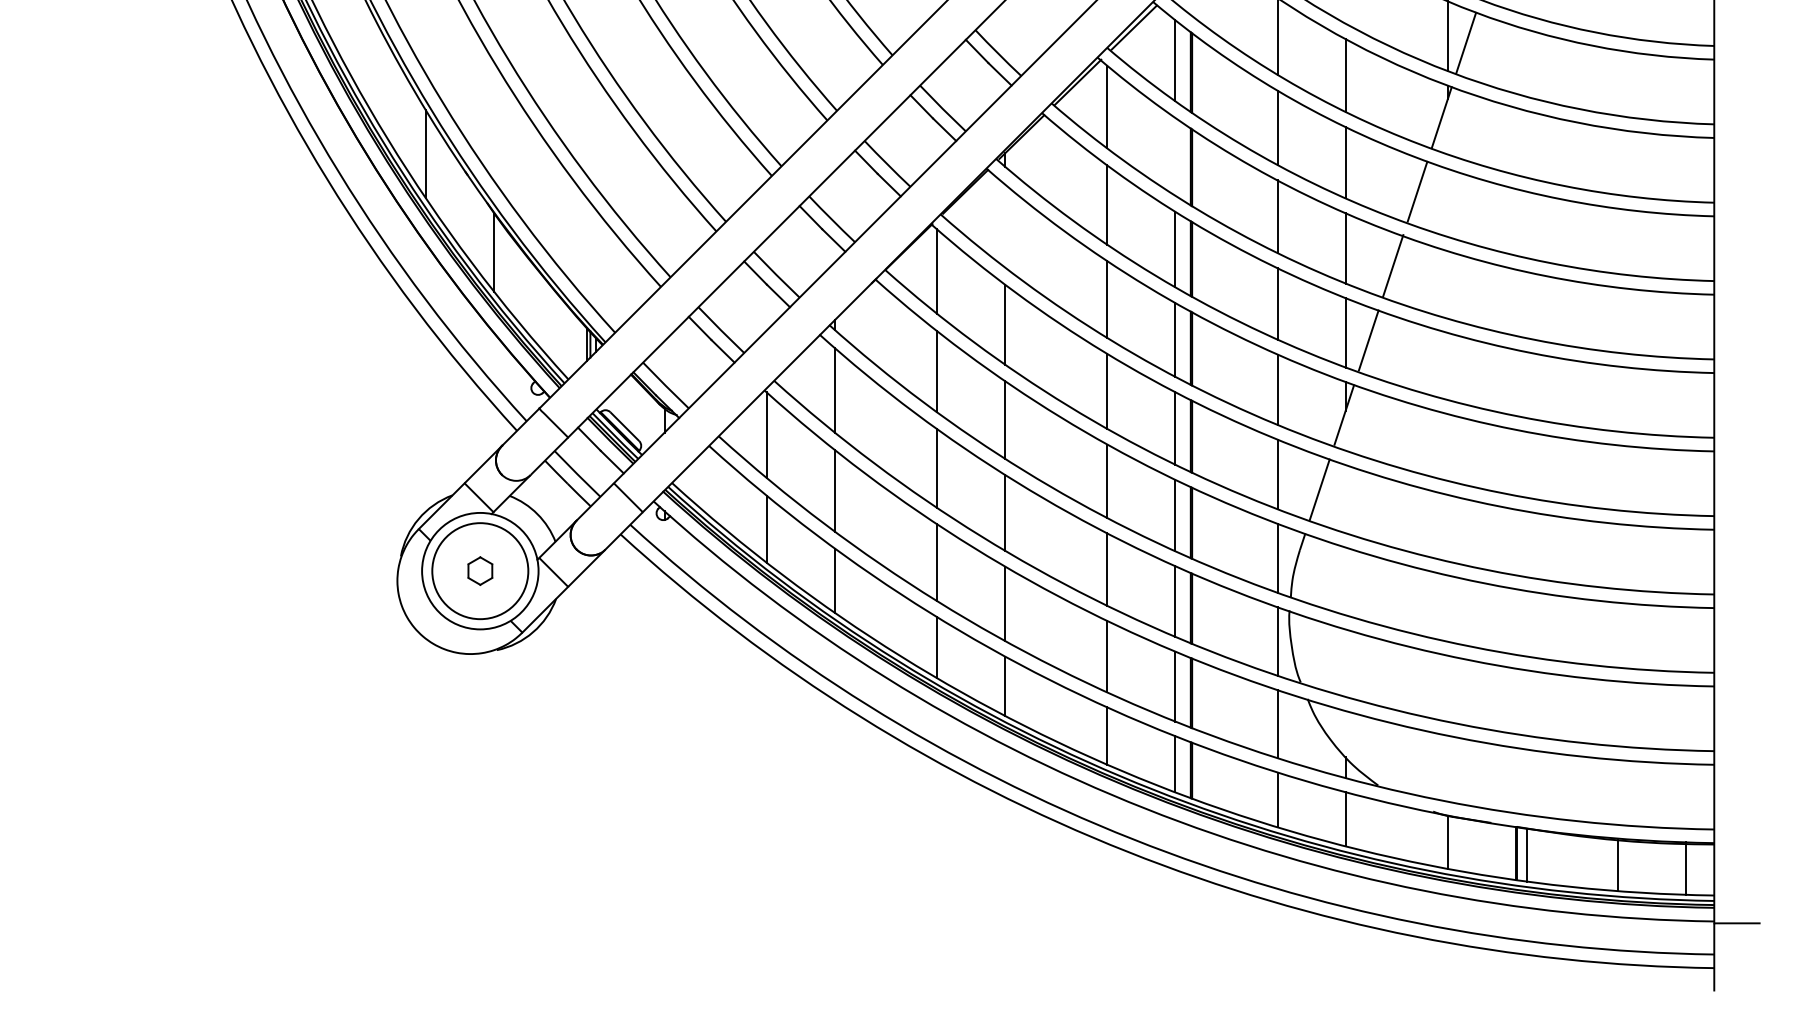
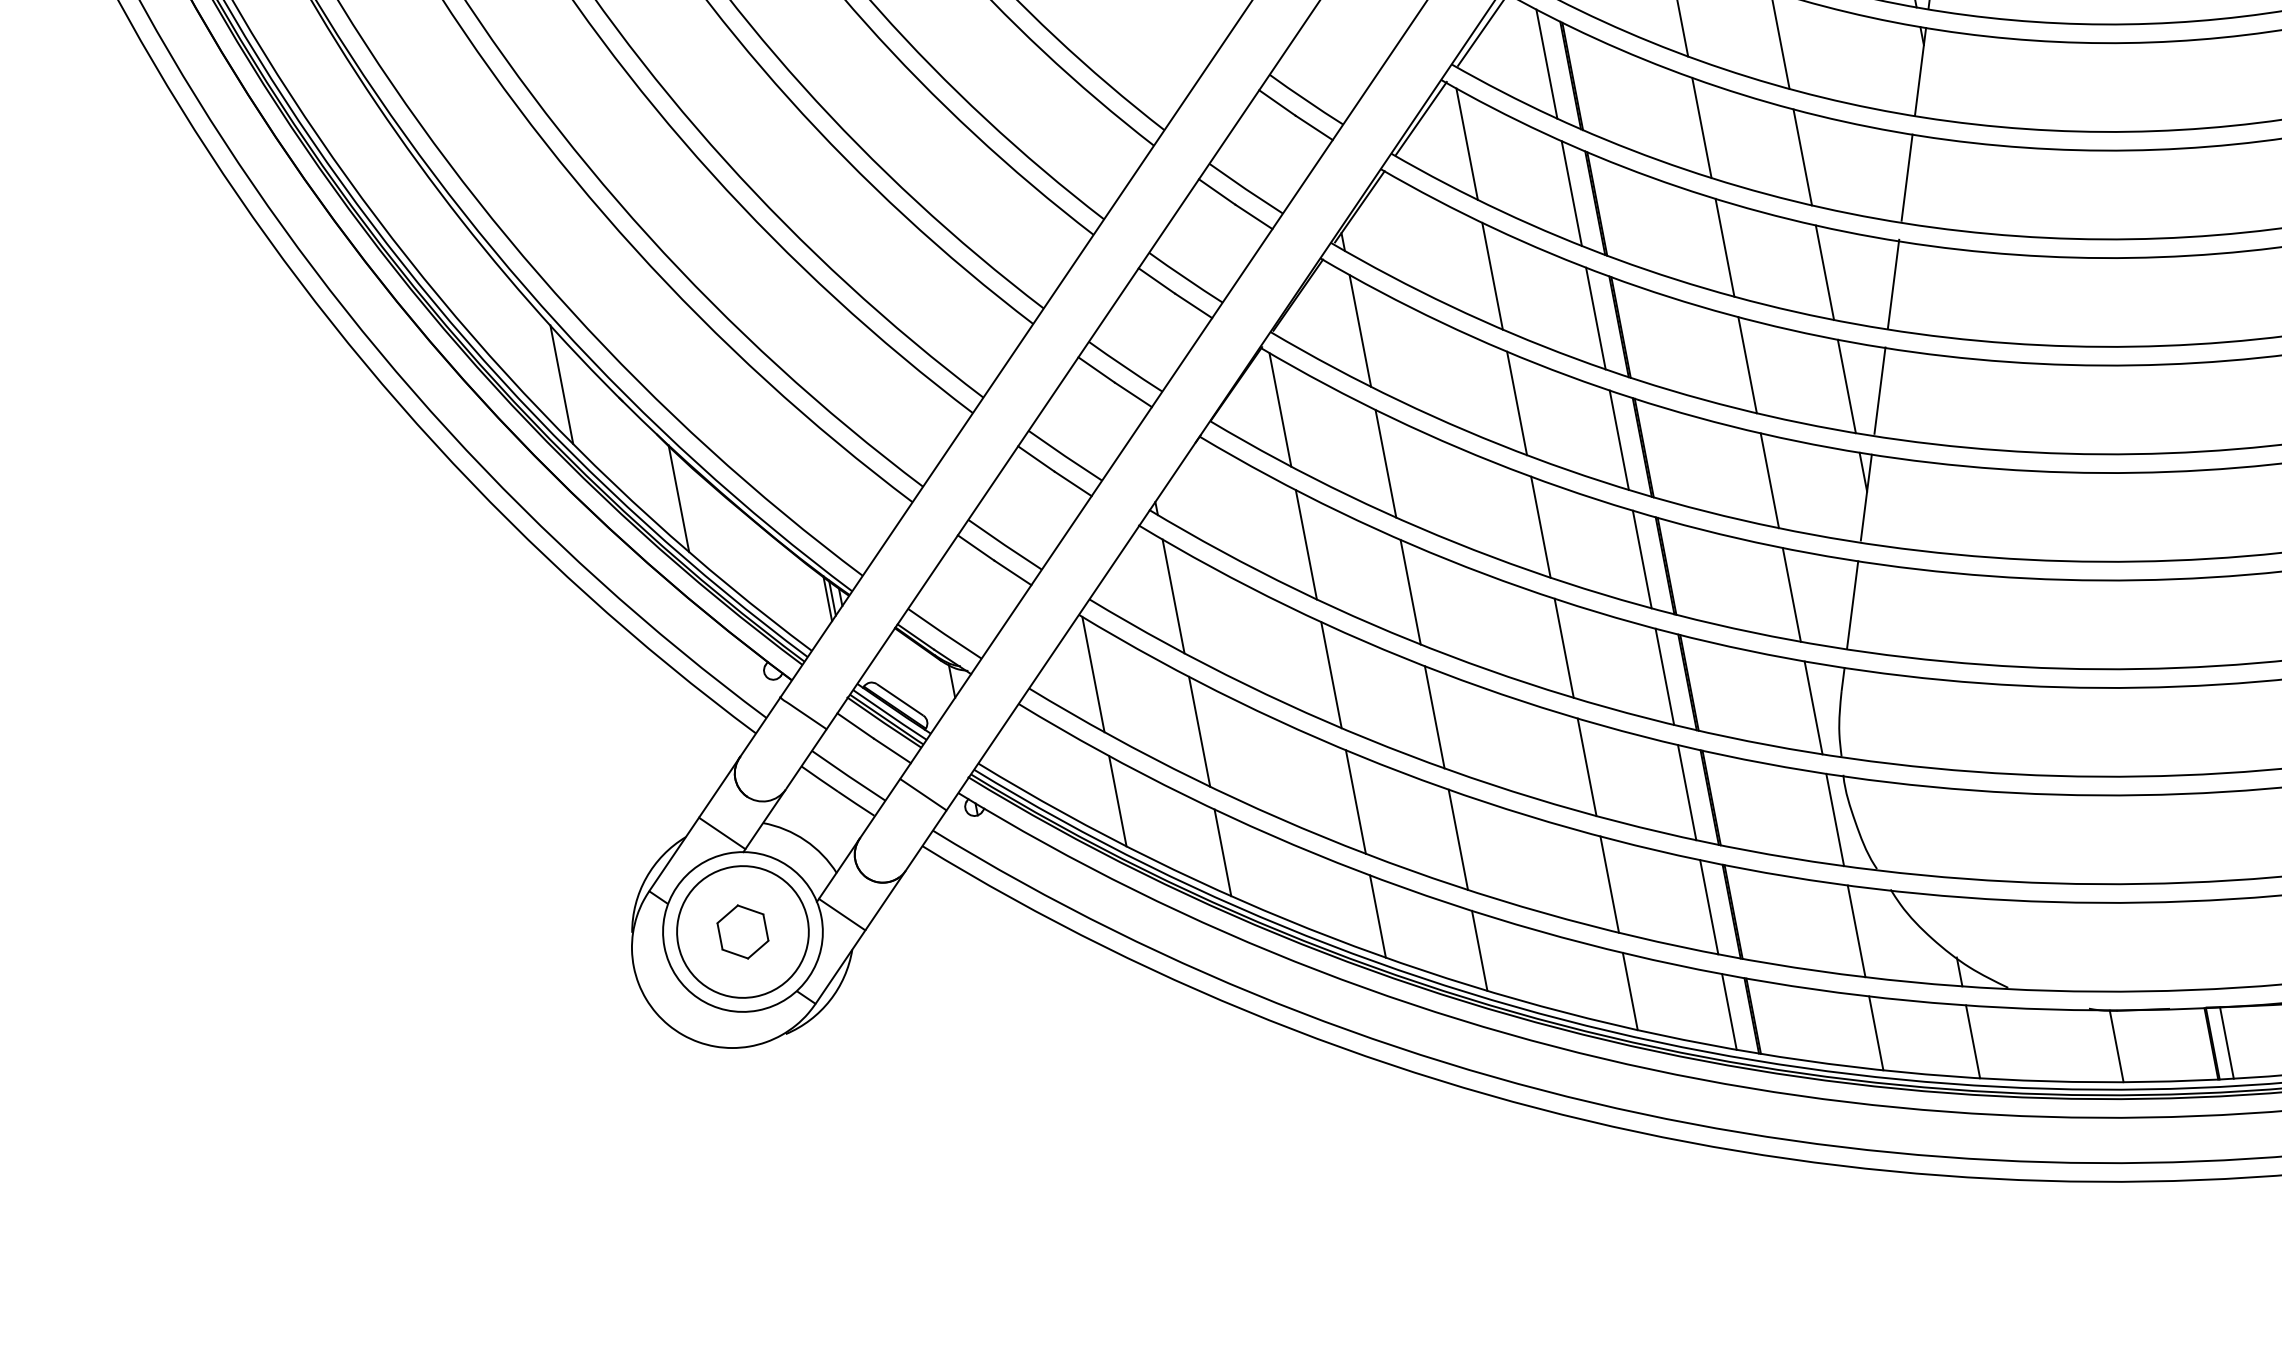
line: (1175, 156) -> (1571, 193), added
line: (1005, 225) -> (1360, 330), added
part: (480, 570) -> (743, 931), size x1.43

